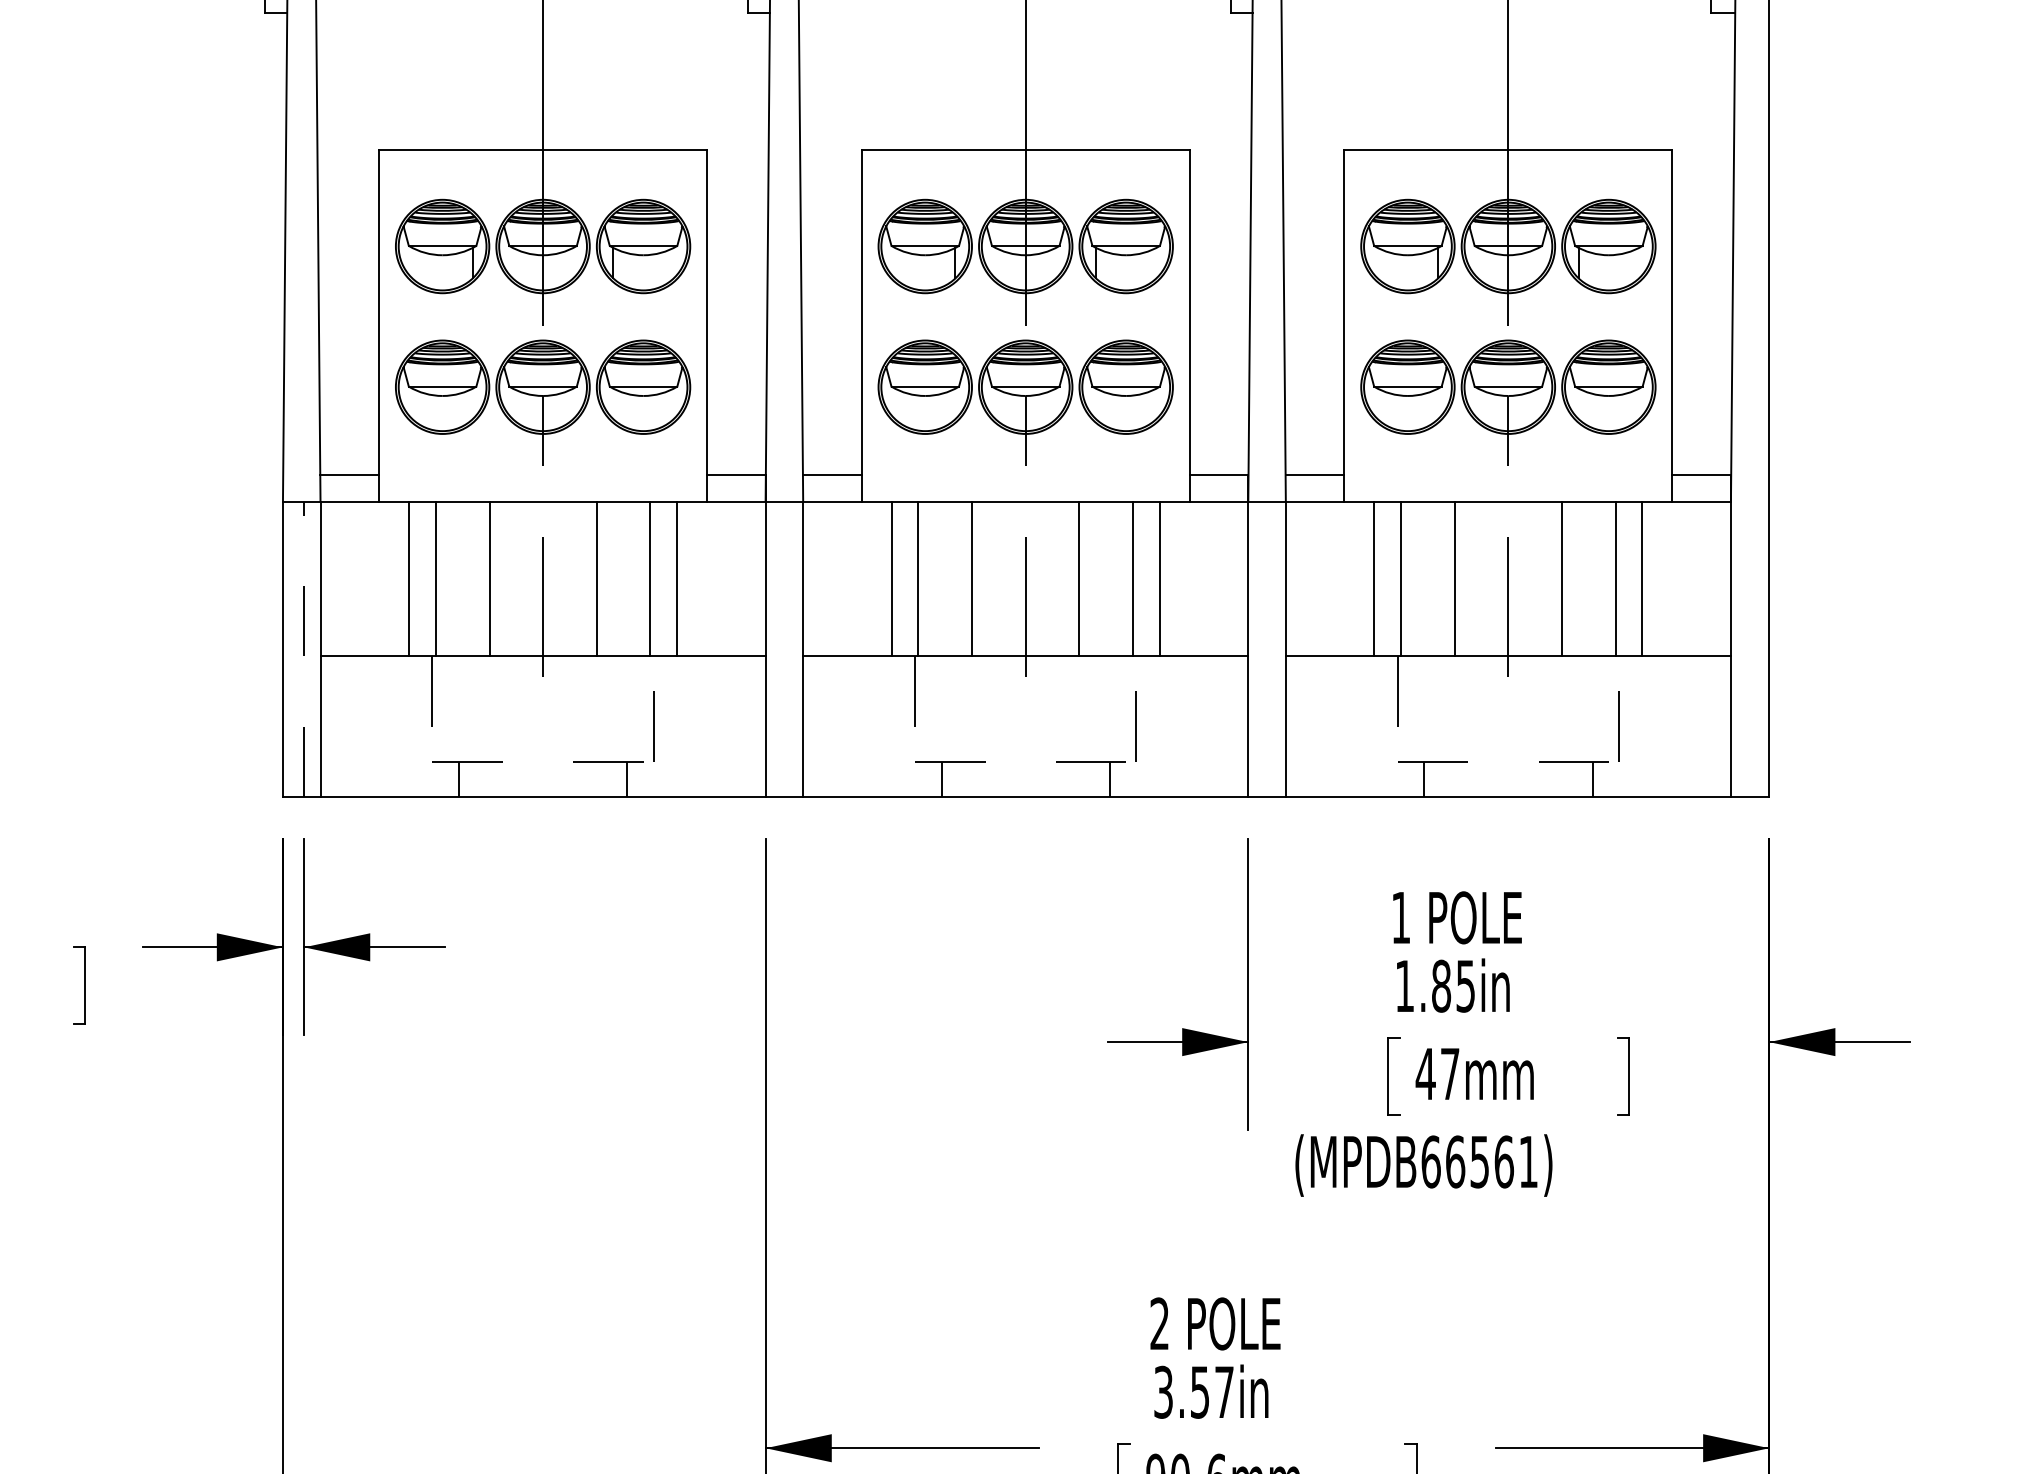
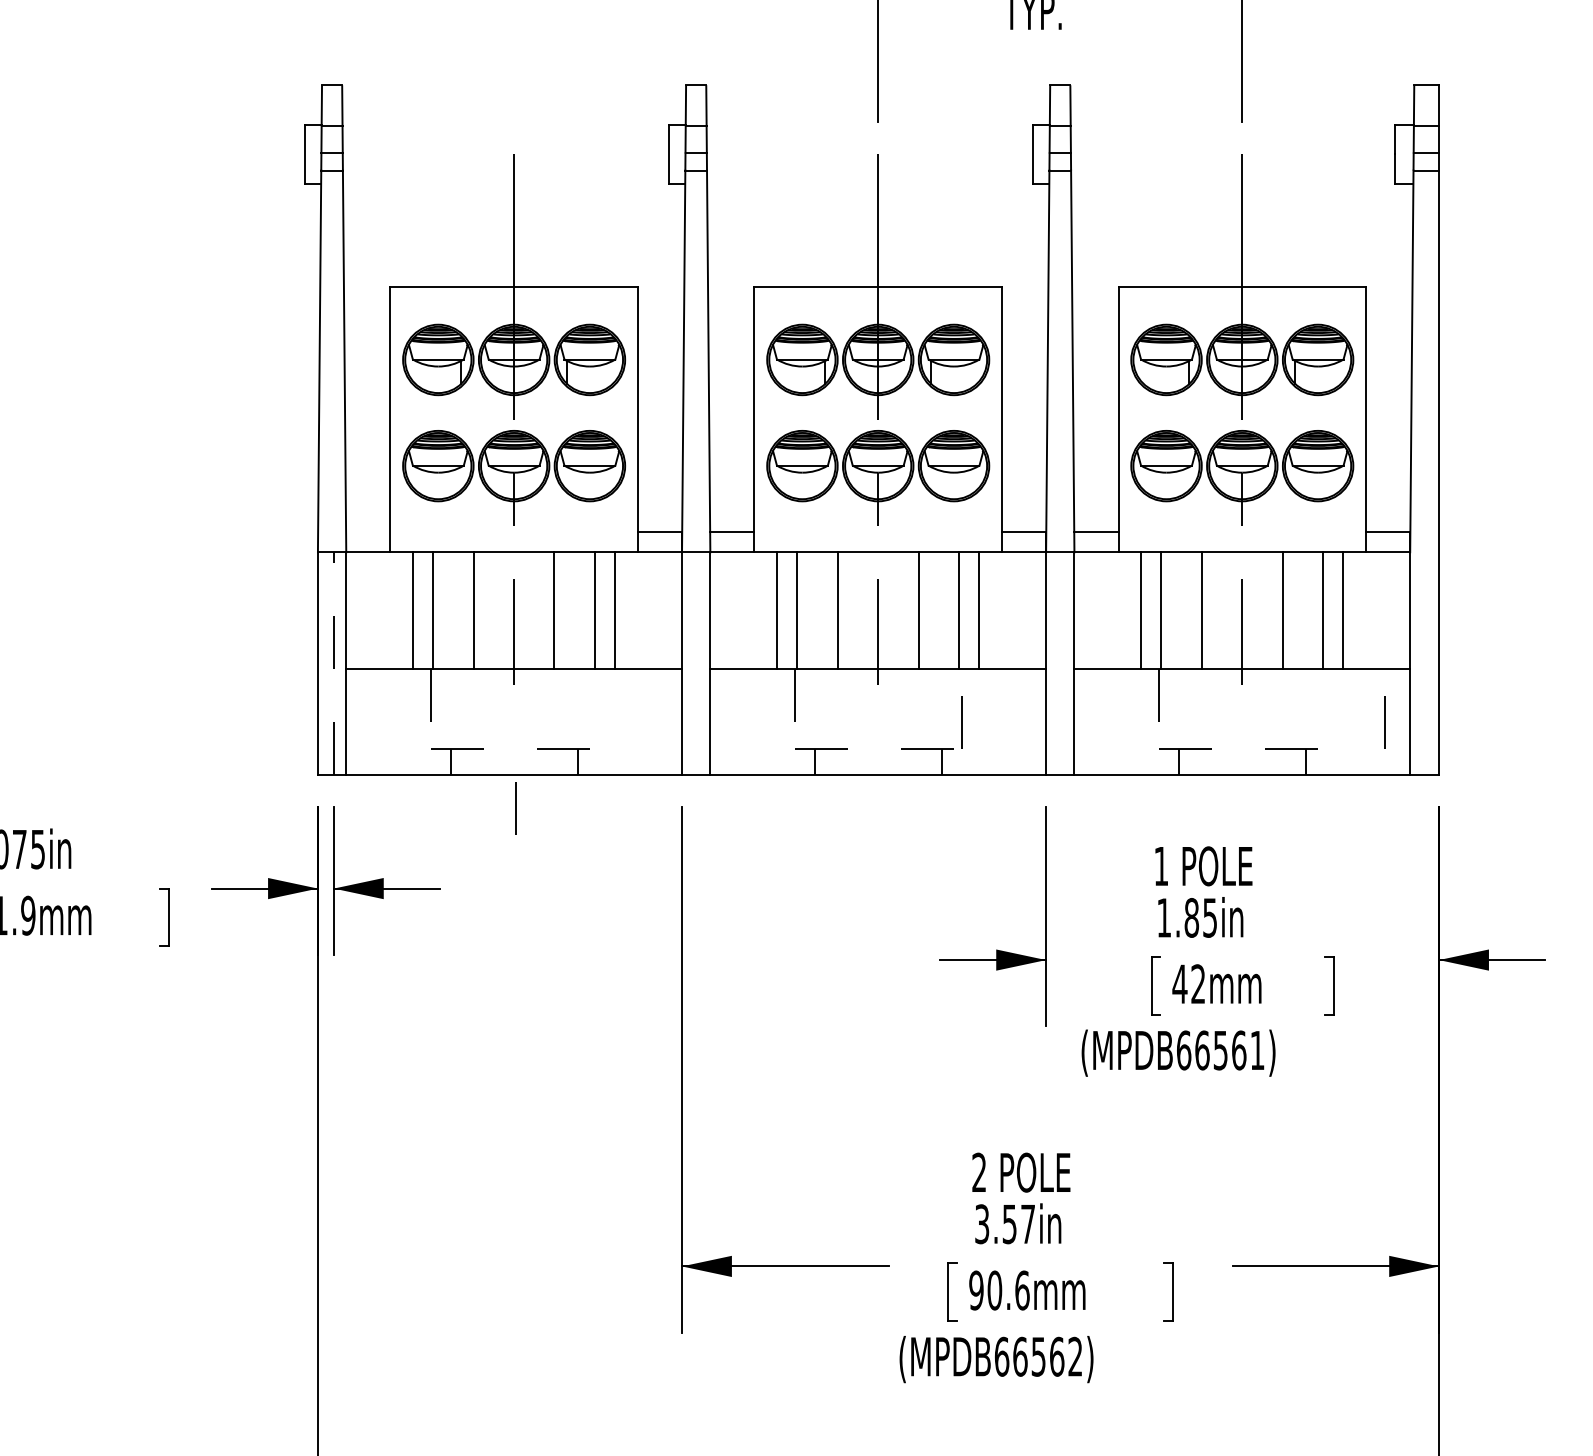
line: (349, 475) -> (368, 532), removed
line: (653, 727) -> (515, 808), moved
line: (1618, 727) -> (1384, 722), moved
text: (1450, 1073) -> (1198, 983), 47mm -> 42mm

